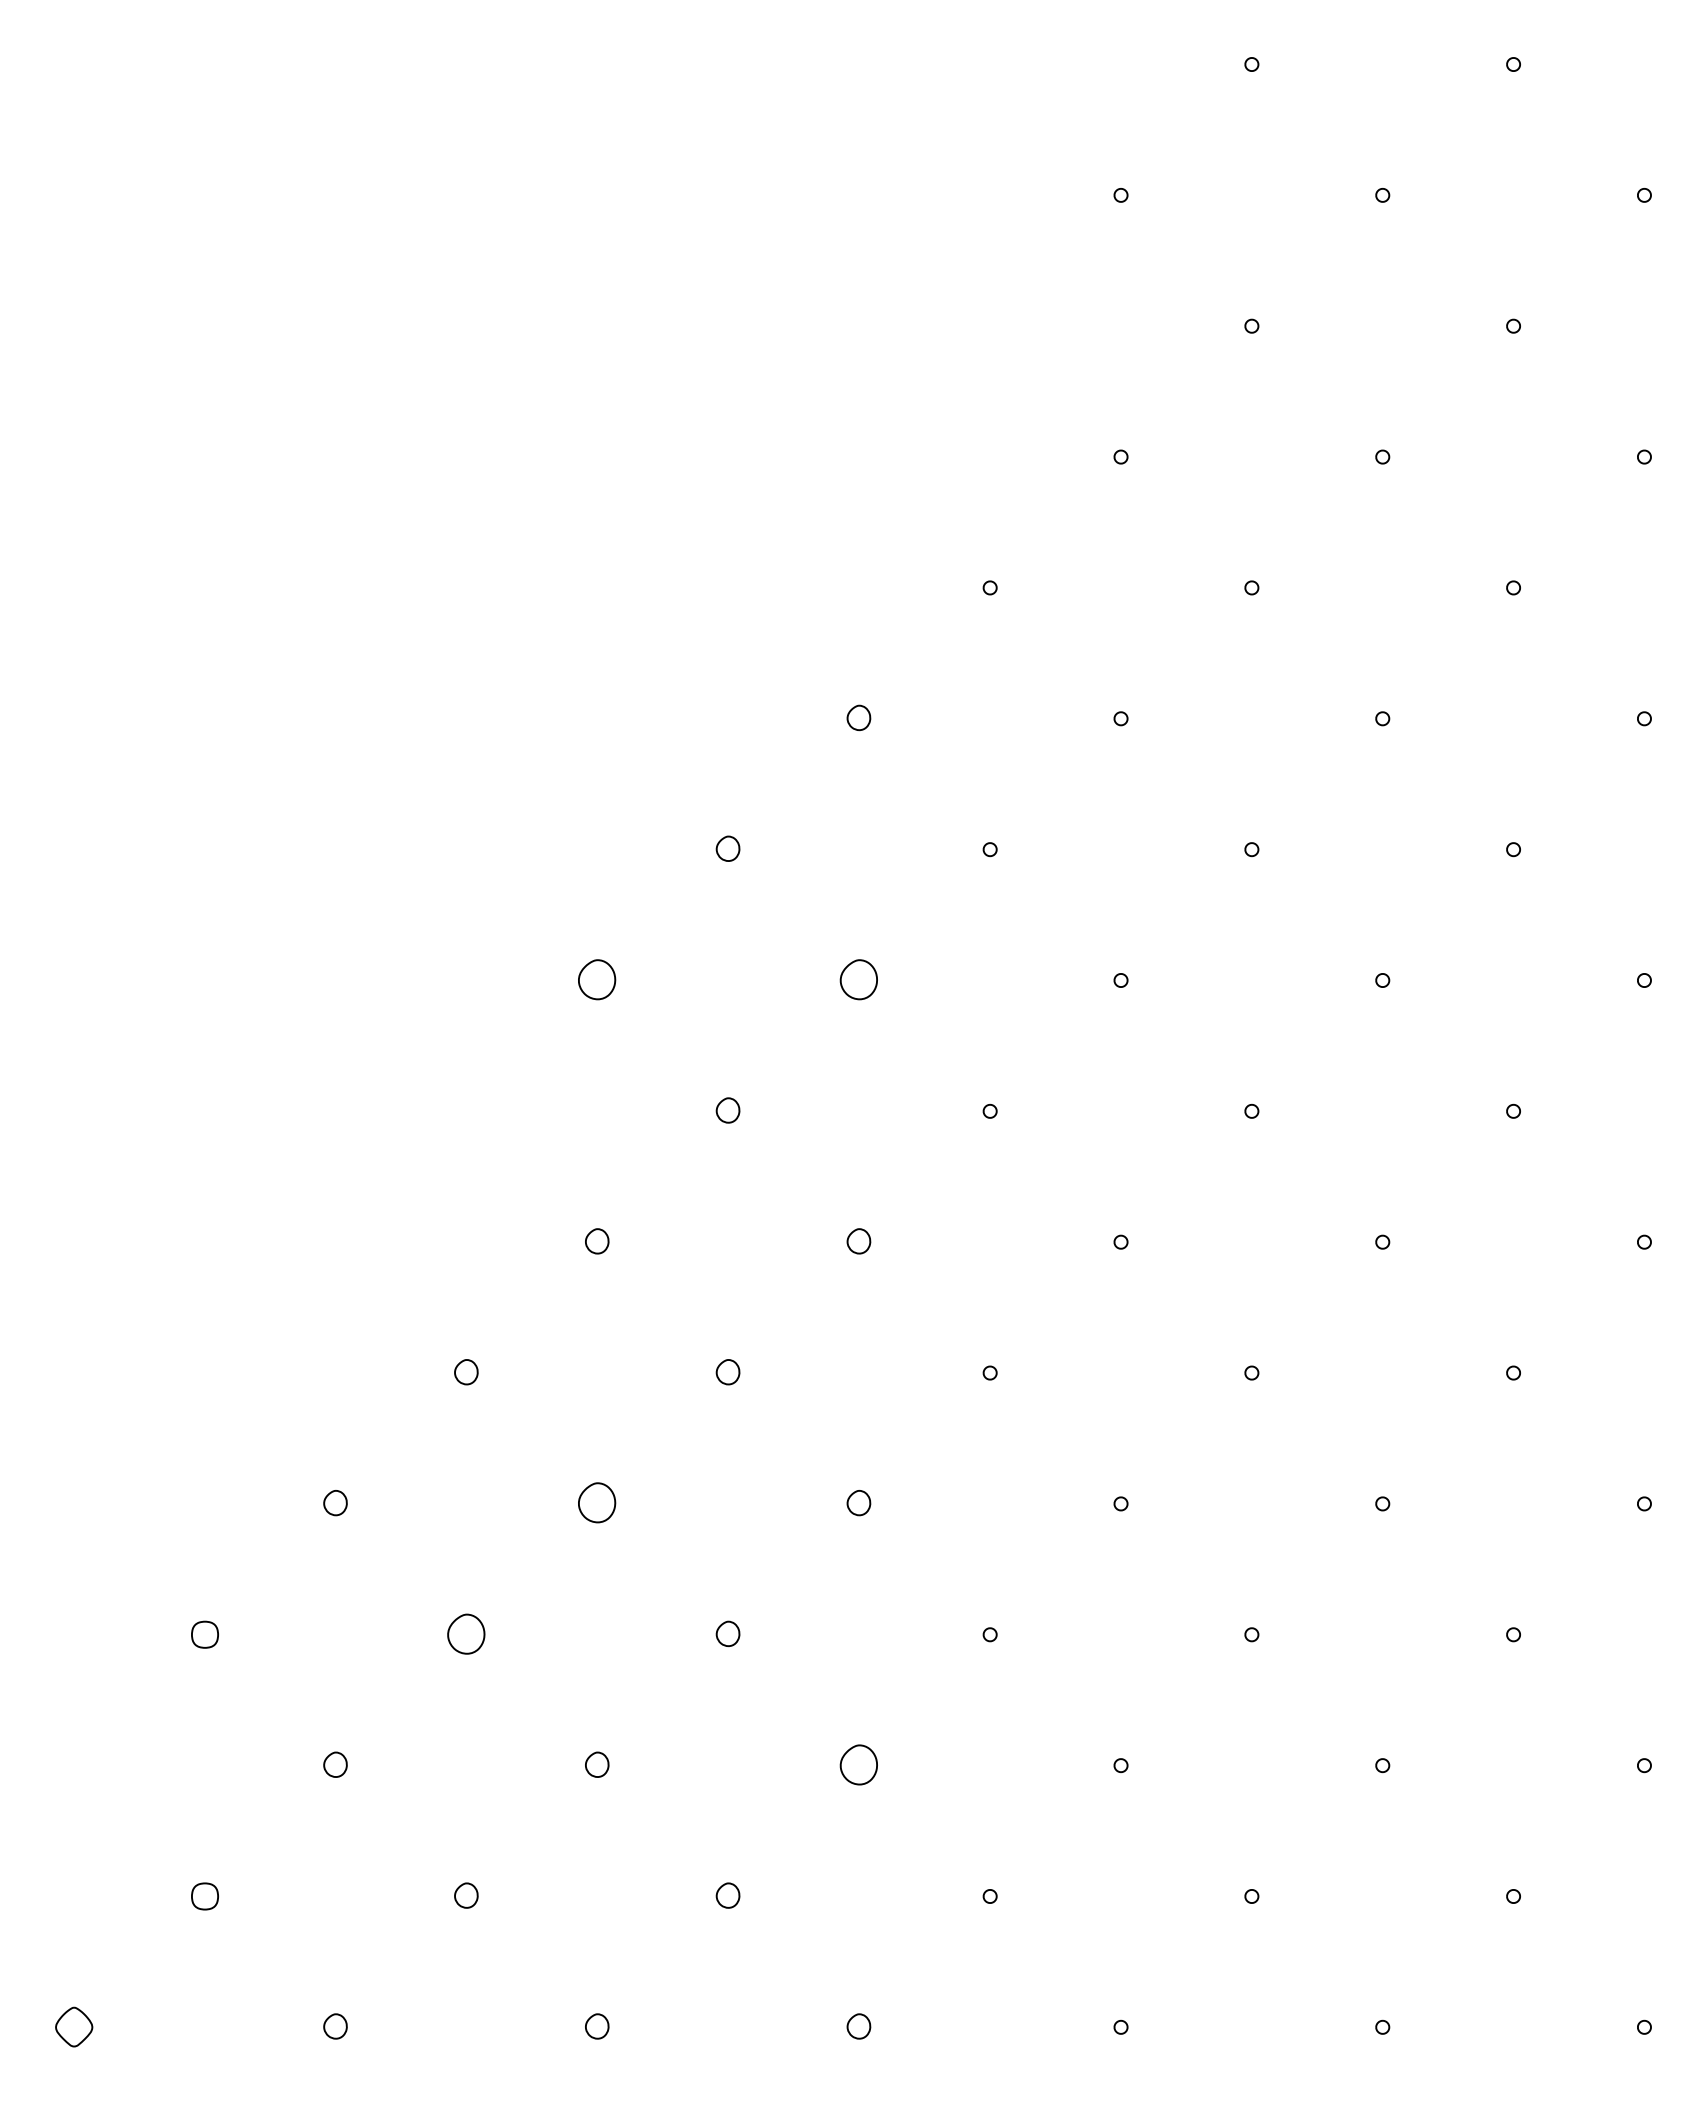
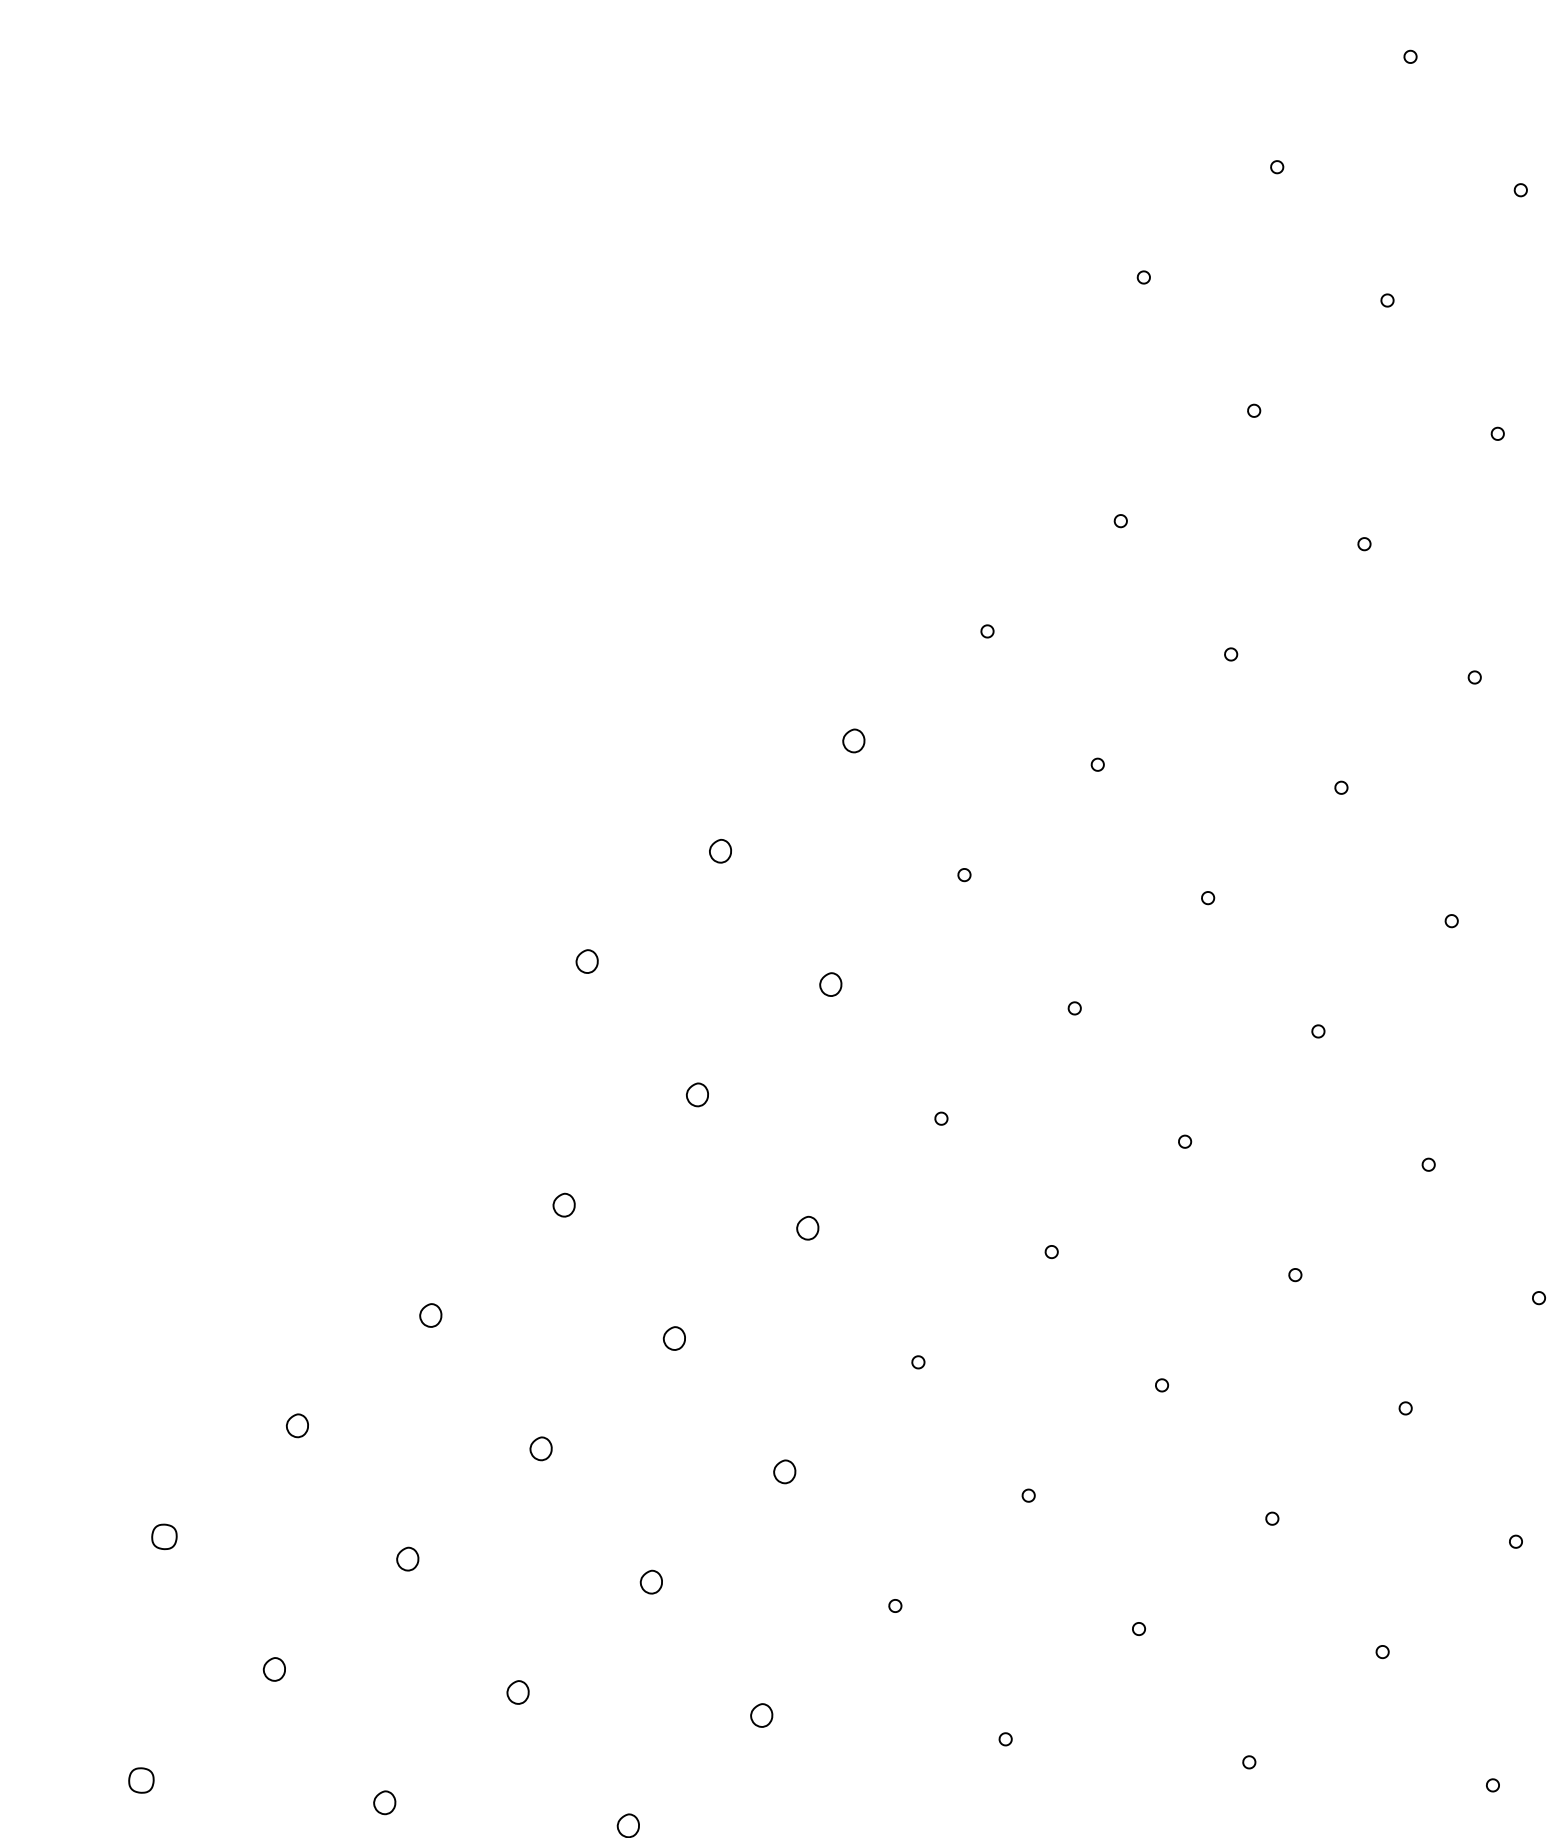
part: (597, 979) -> (587, 961), size x0.62
part: (858, 979) -> (830, 984), size x0.62
part: (597, 1503) -> (541, 1449), size x0.62
part: (466, 1633) -> (407, 1558), size x0.62
part: (858, 1764) -> (761, 1715), size x0.62

